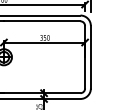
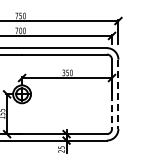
line: (90, 57) -> (118, 94), solid -> dashed
line: (85, 73) -> (112, 112), solid -> dashed

